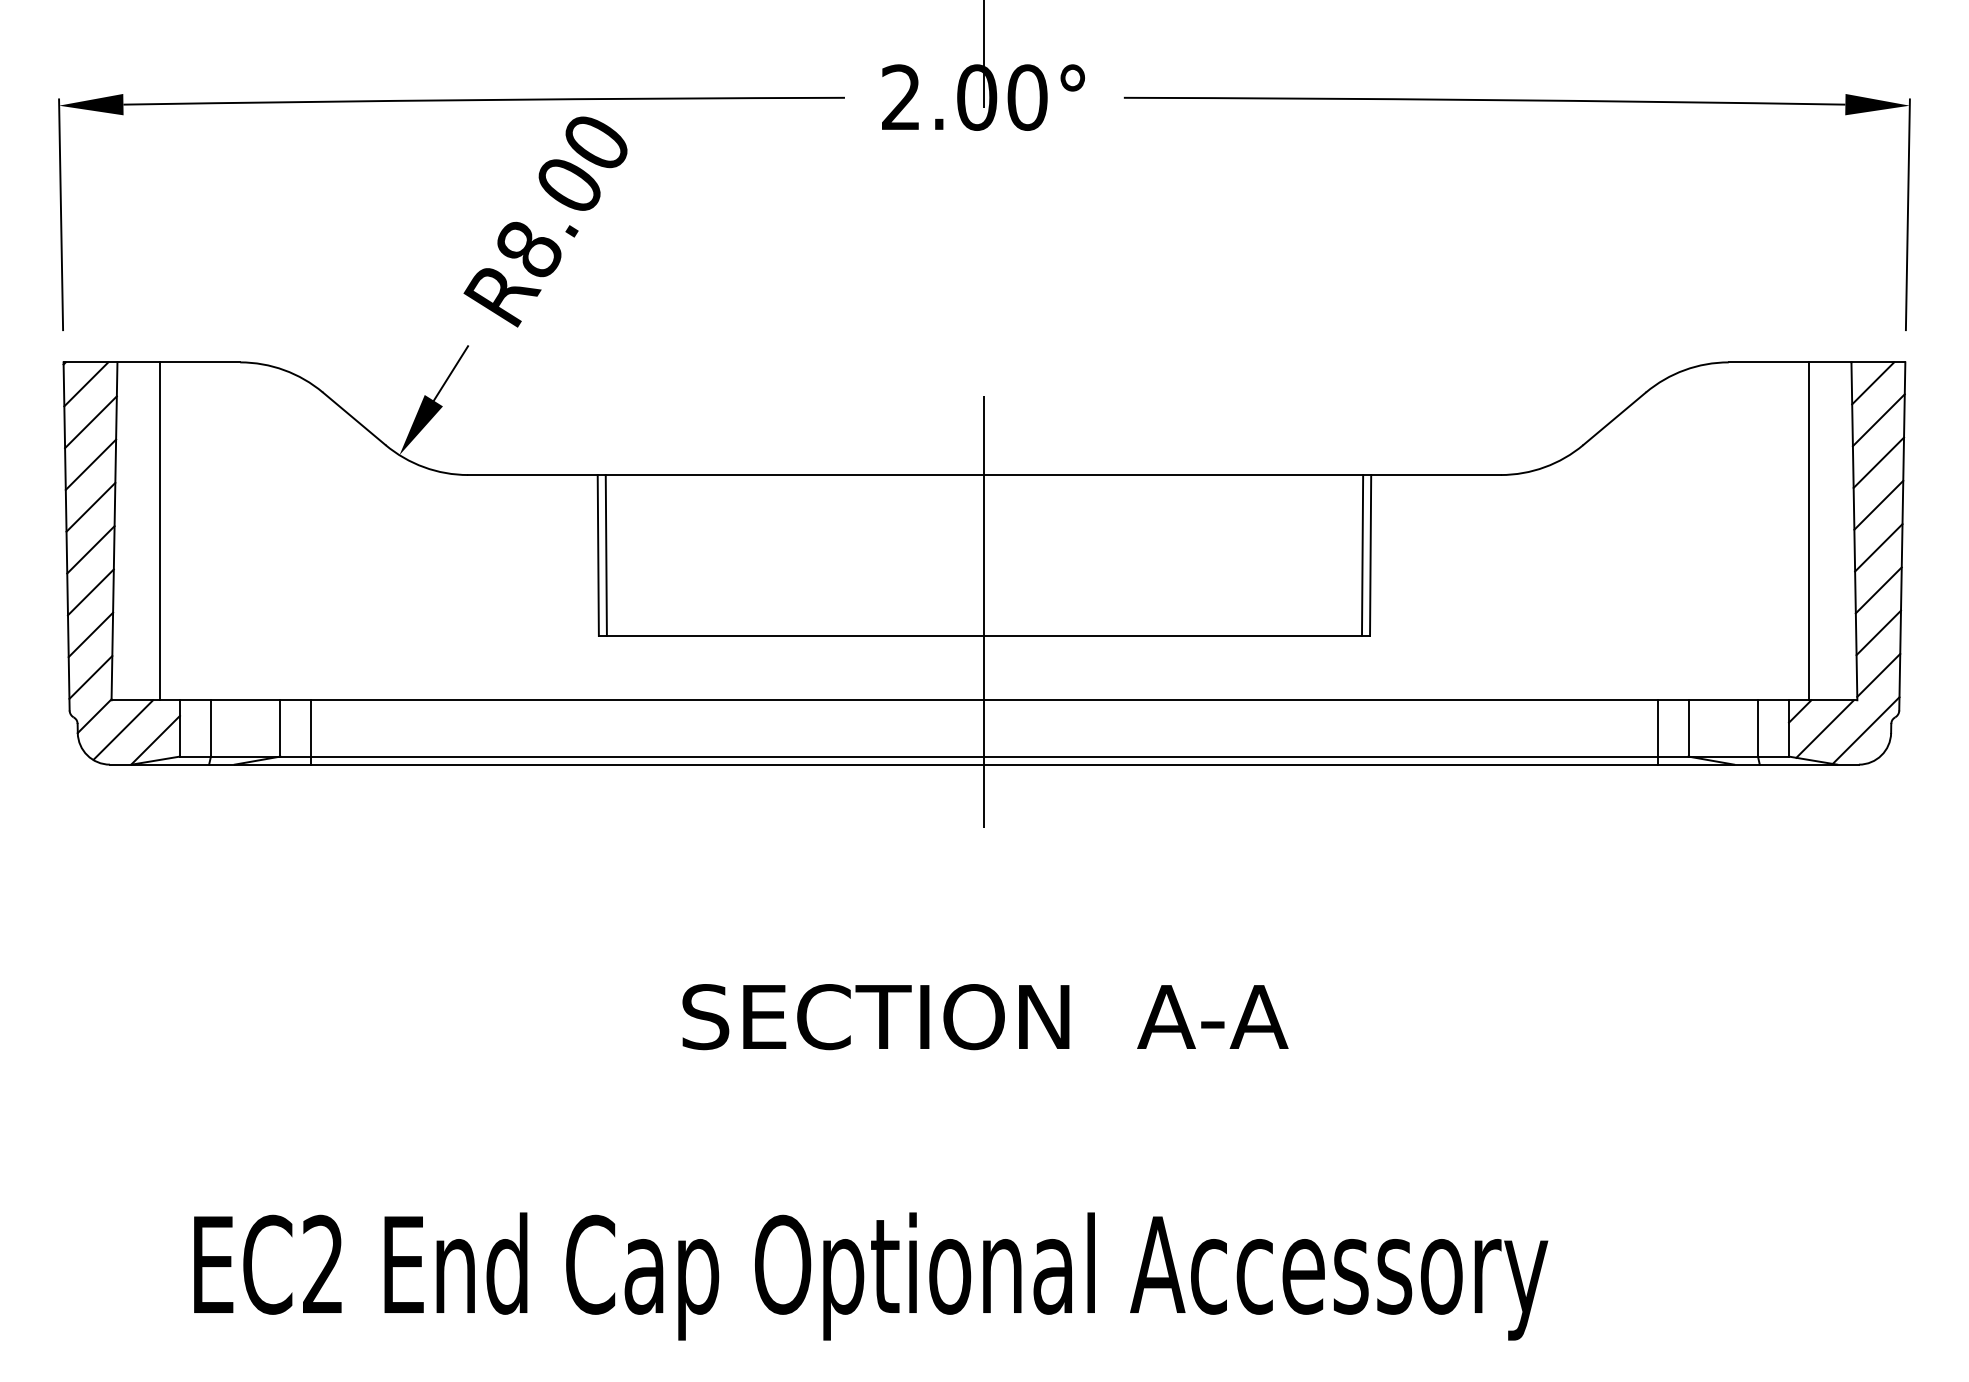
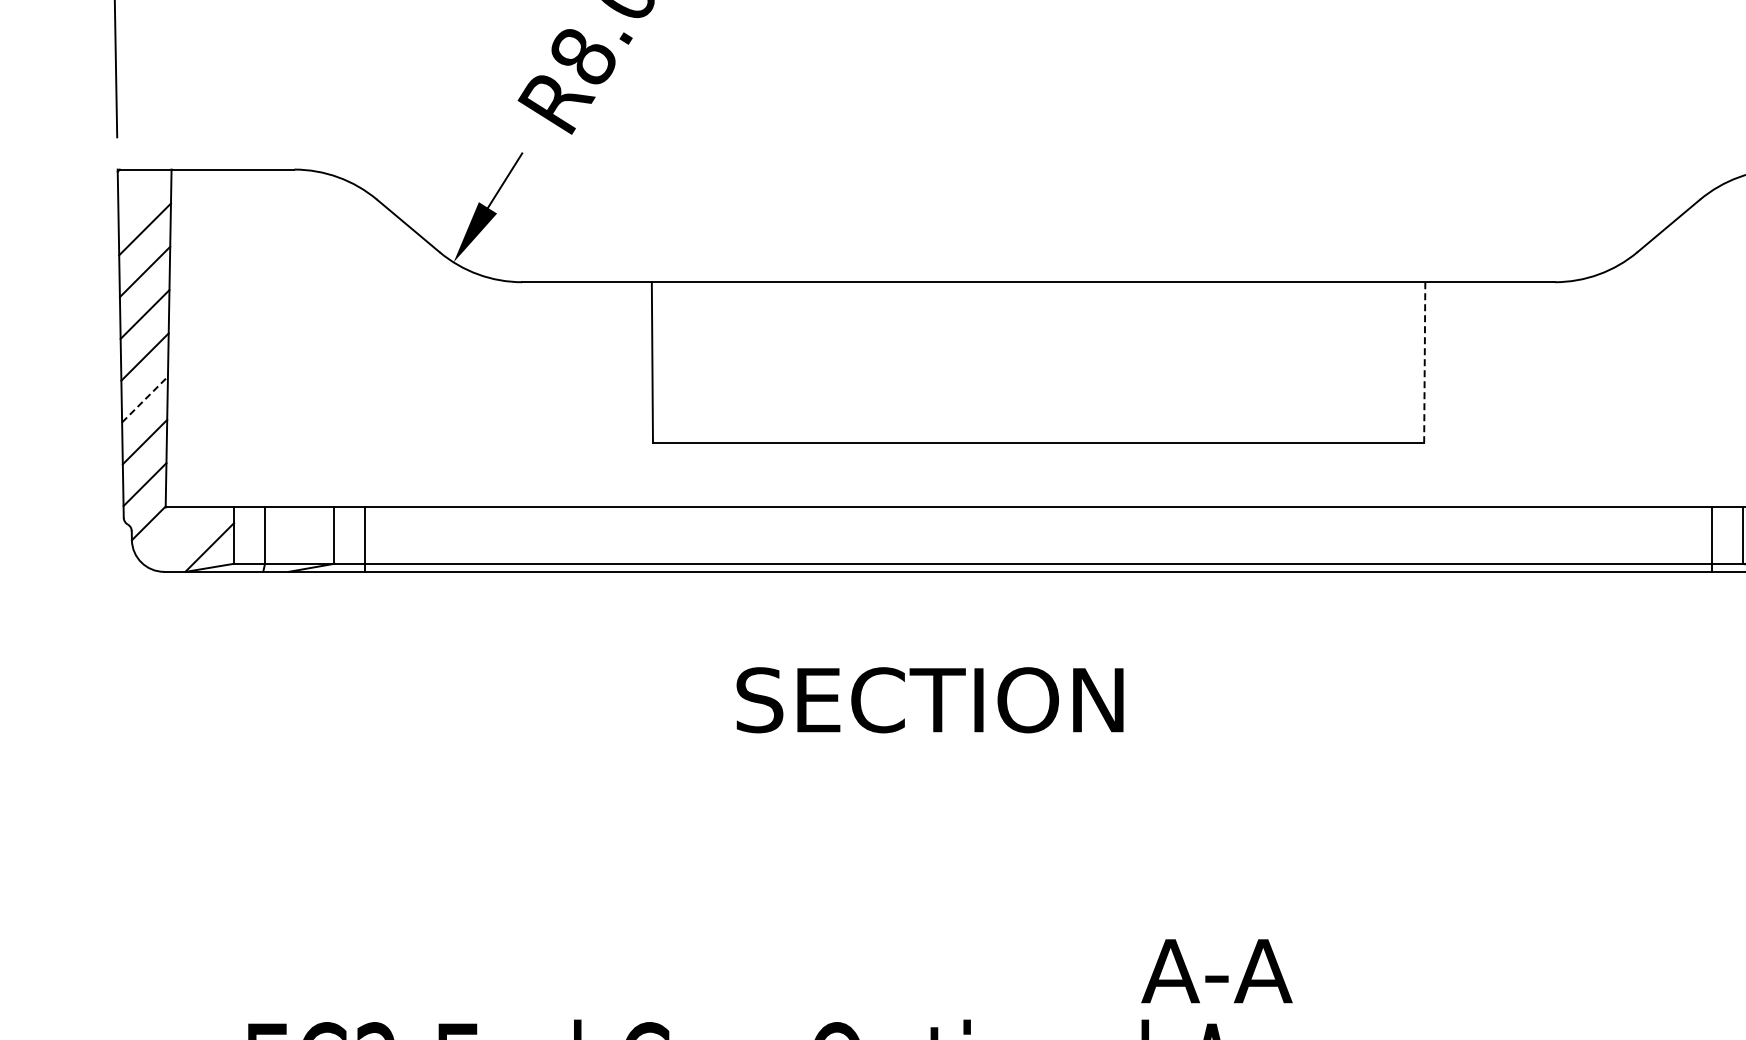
line: (86, 384) -> (140, 191), removed
line: (159, 531) -> (213, 338), removed
line: (605, 555) -> (659, 362), removed
line: (1362, 555) -> (1416, 362), removed
line: (1370, 555) -> (1424, 362), solid -> dashed
line: (91, 592) -> (145, 399), solid -> dashed
line: (984, 611) -> (1038, 418), removed
line: (123, 729) -> (177, 536), removed
text: (1212, 1016) -> (1216, 970), moved
text: (875, 1017) -> (929, 700), moved

